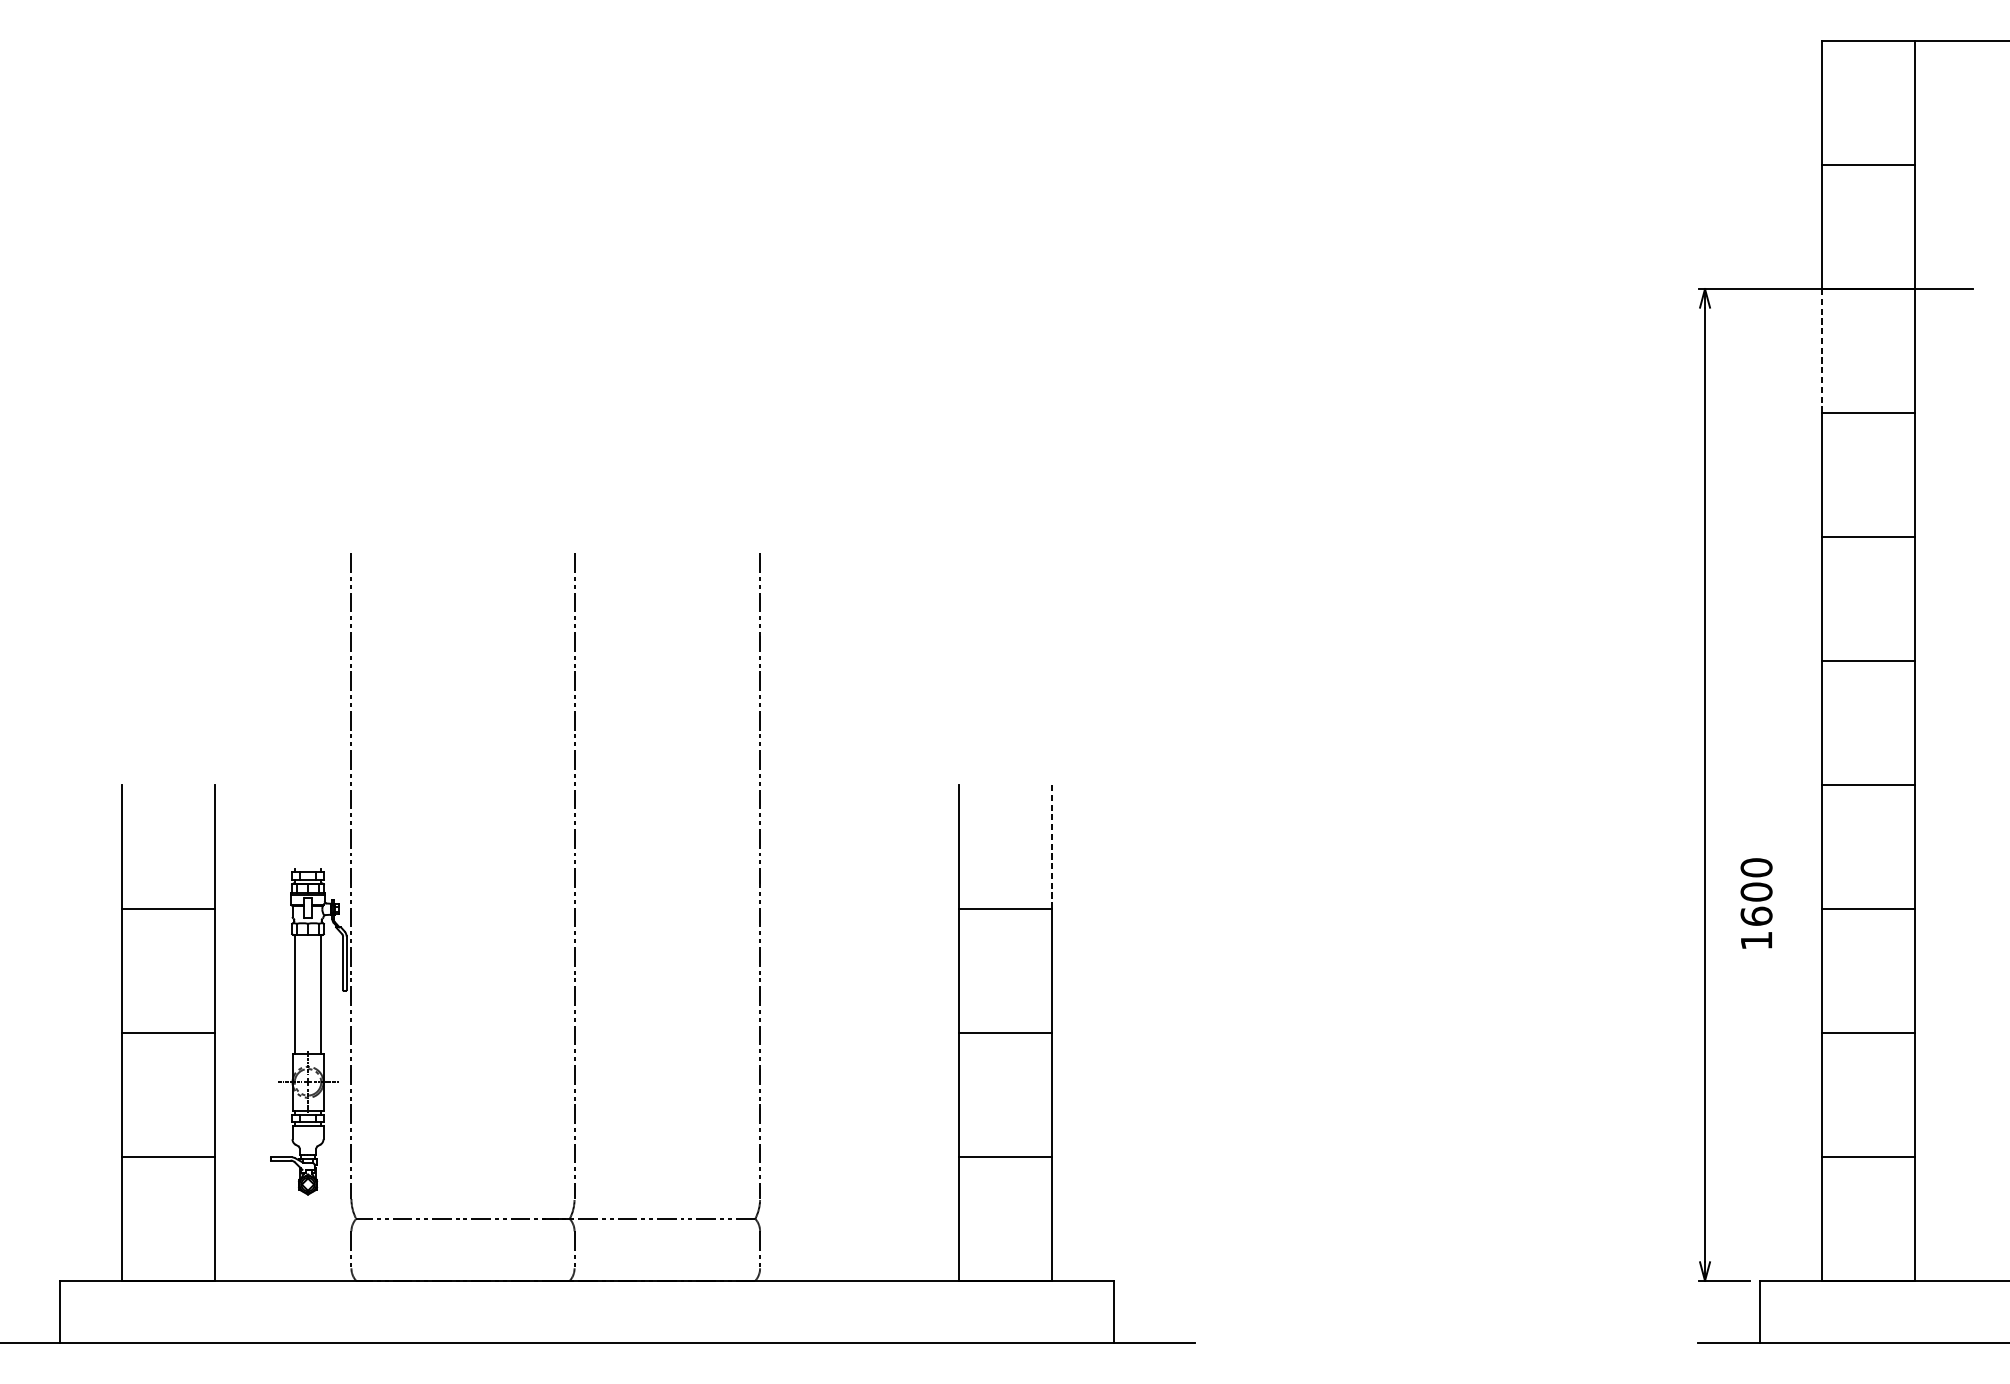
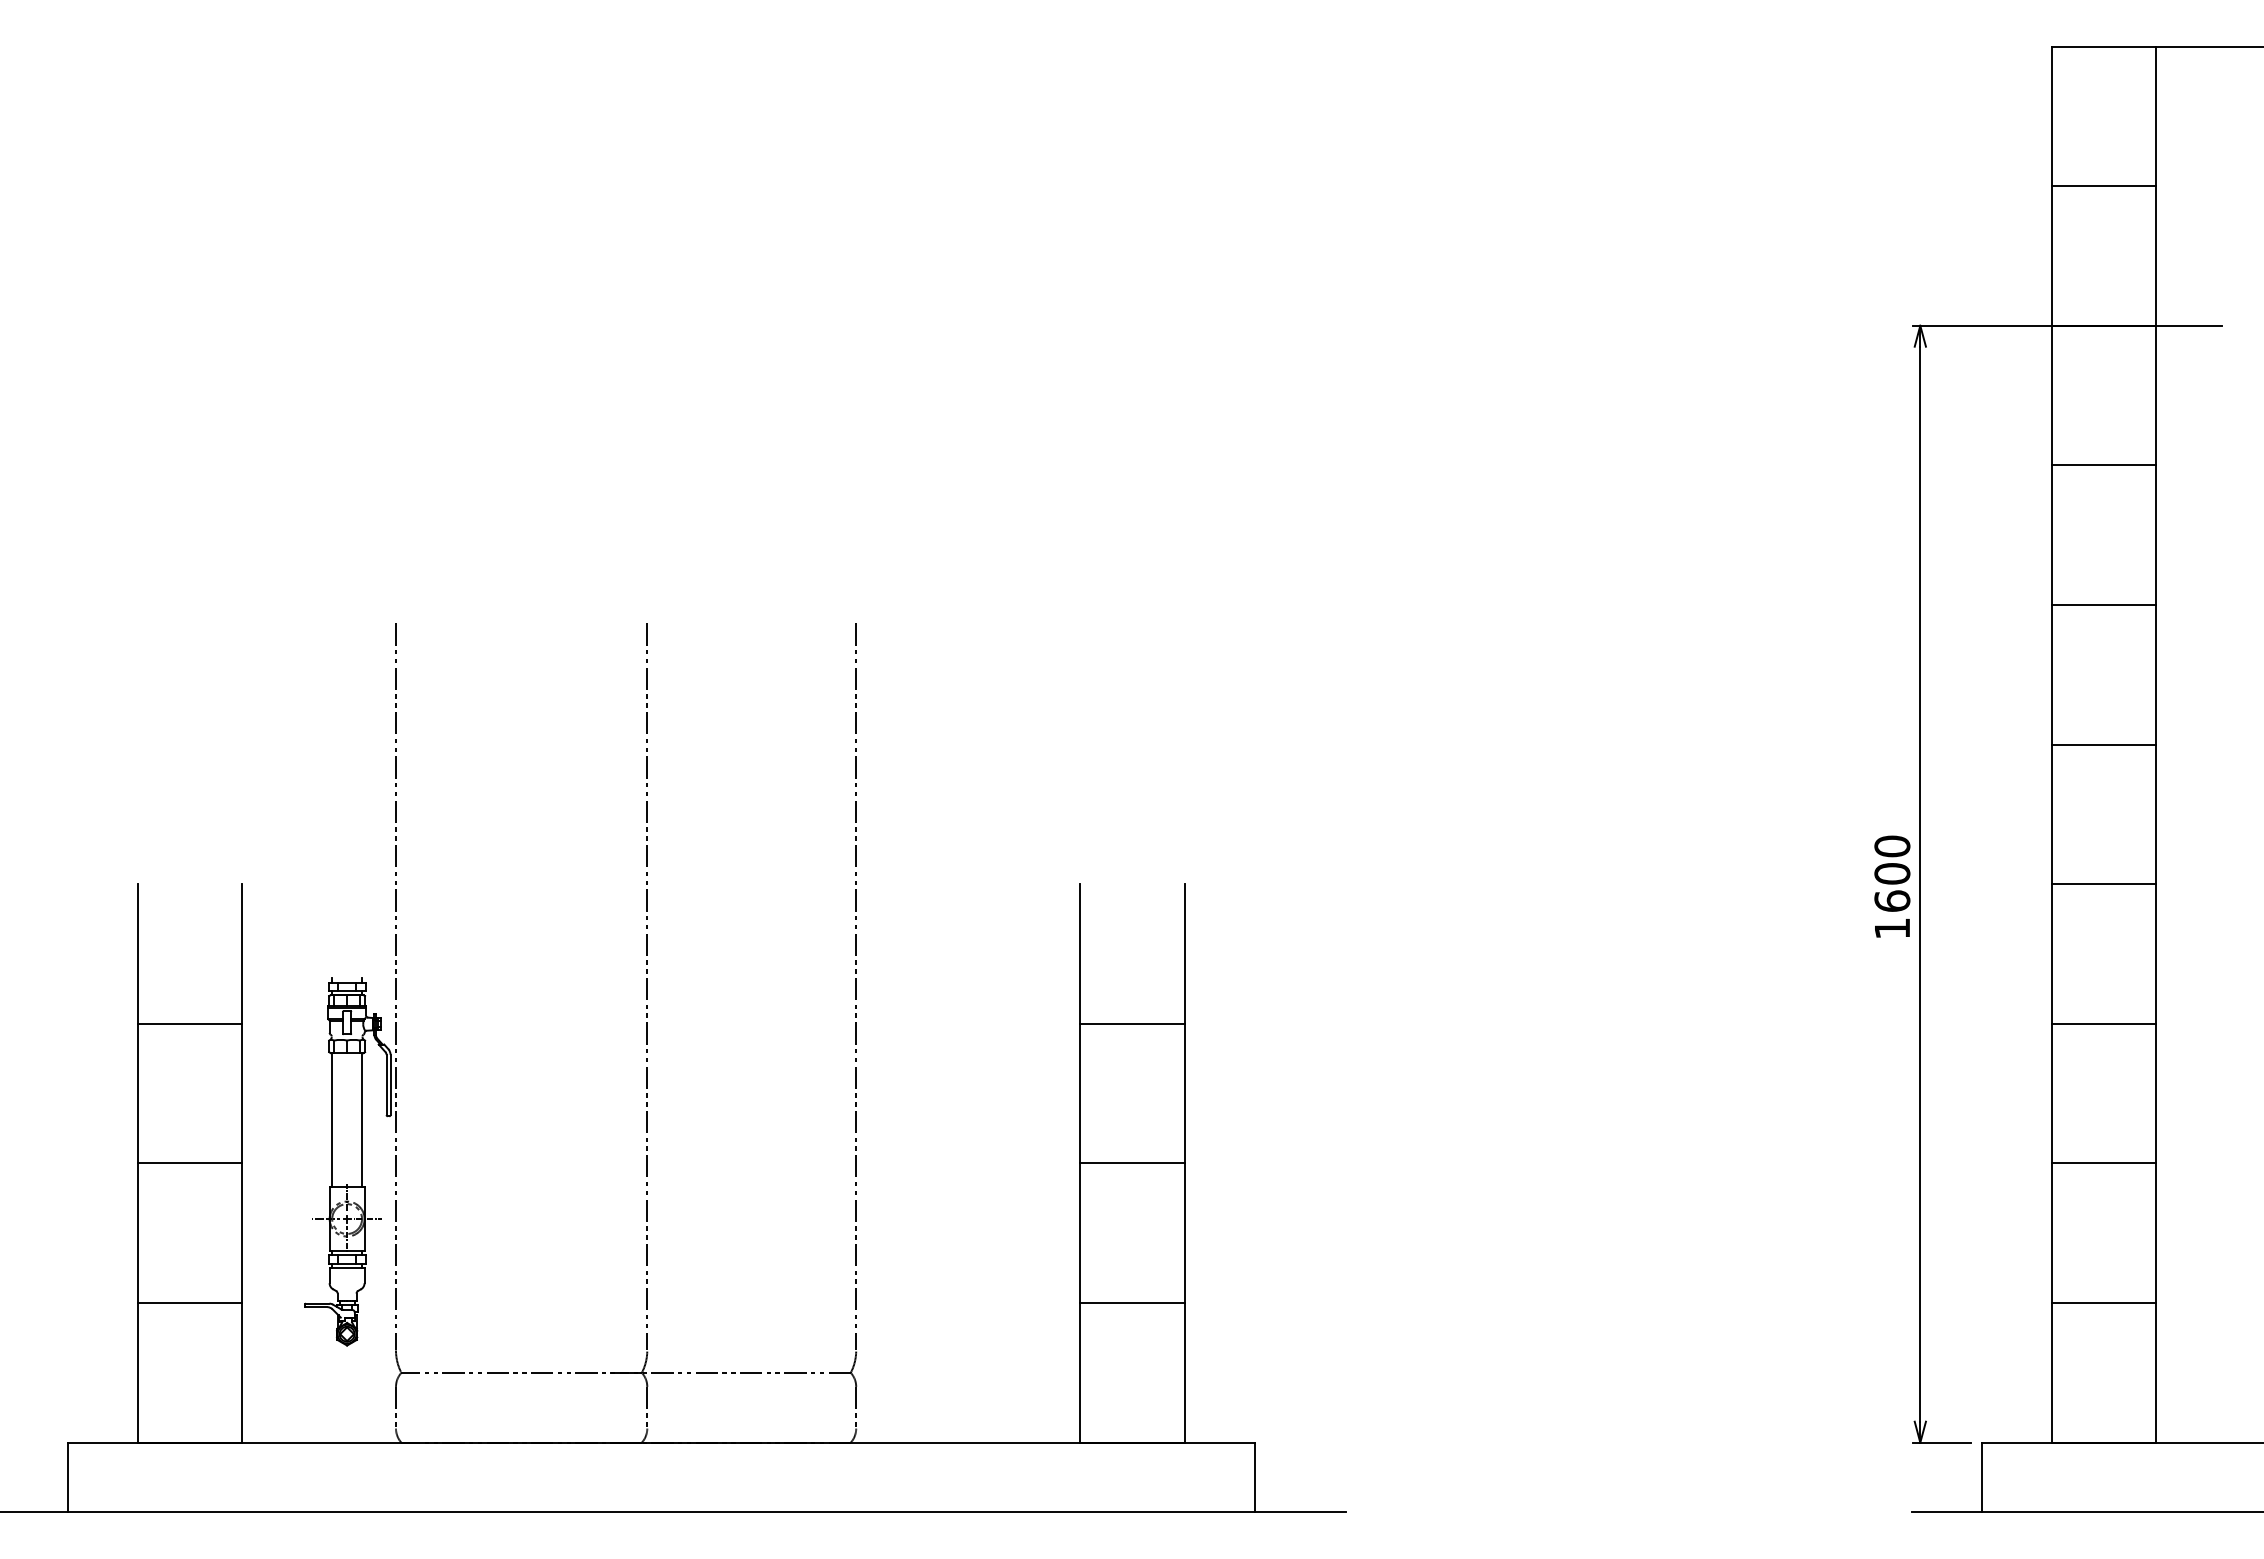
line: (1821, 351) -> (2051, 395), dashed -> solid
line: (1051, 847) -> (1184, 954), dashed -> solid
text: (1756, 903) -> (1892, 886), moved

